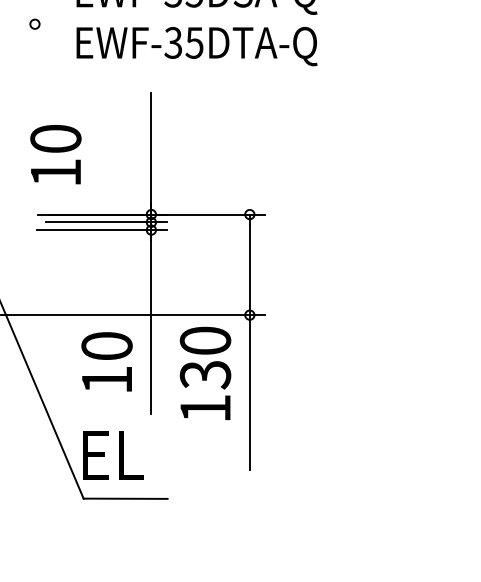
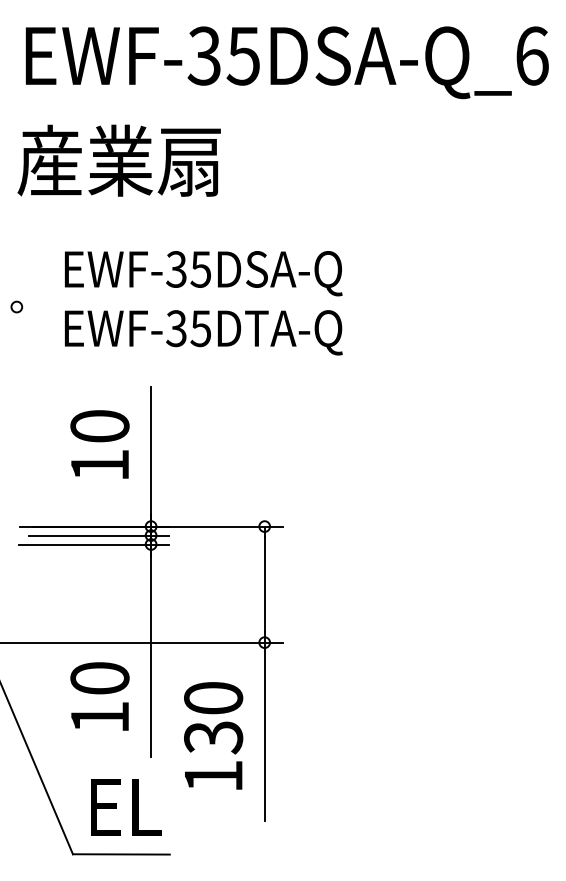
text: (55, 154) -> (99, 444), moved
text: (205, 373) -> (213, 735), moved
text: (113, 455) -> (126, 807), moved

